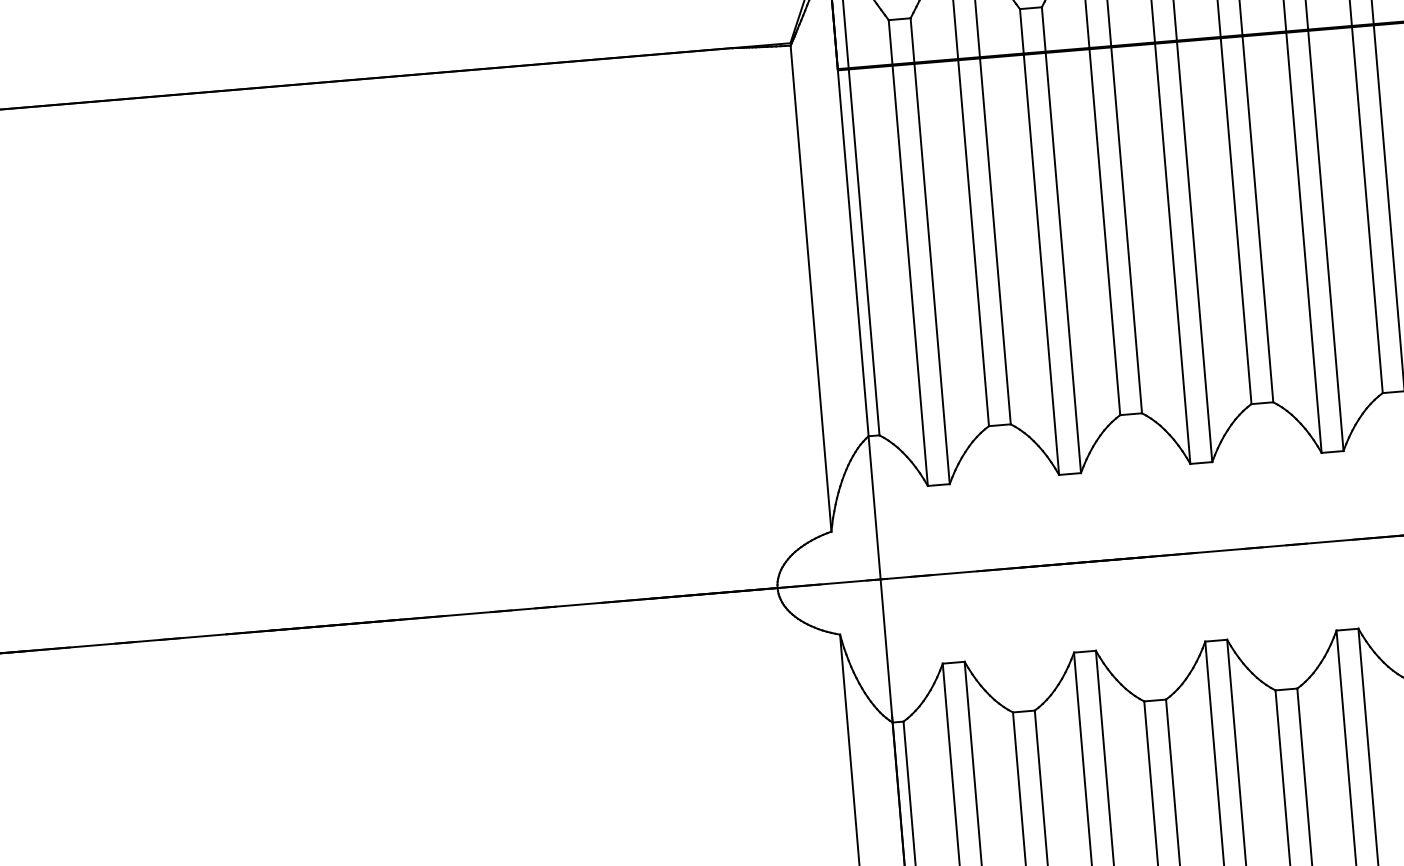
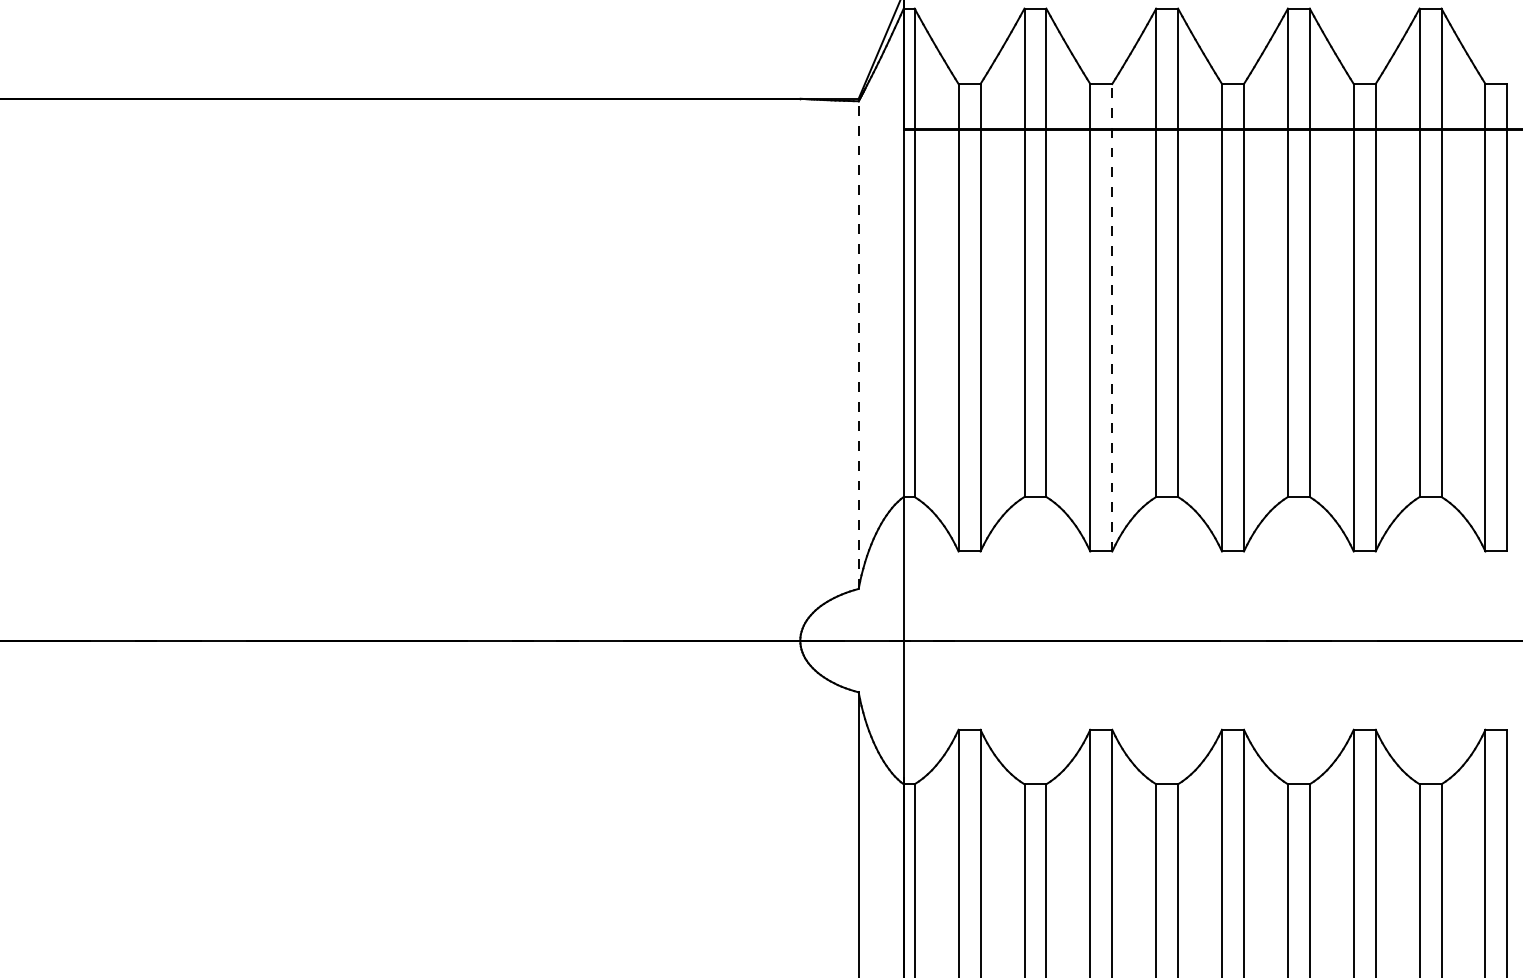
line: (1061, 239) -> (1112, 317), solid -> dashed
line: (810, 289) -> (858, 345), solid -> dashed

